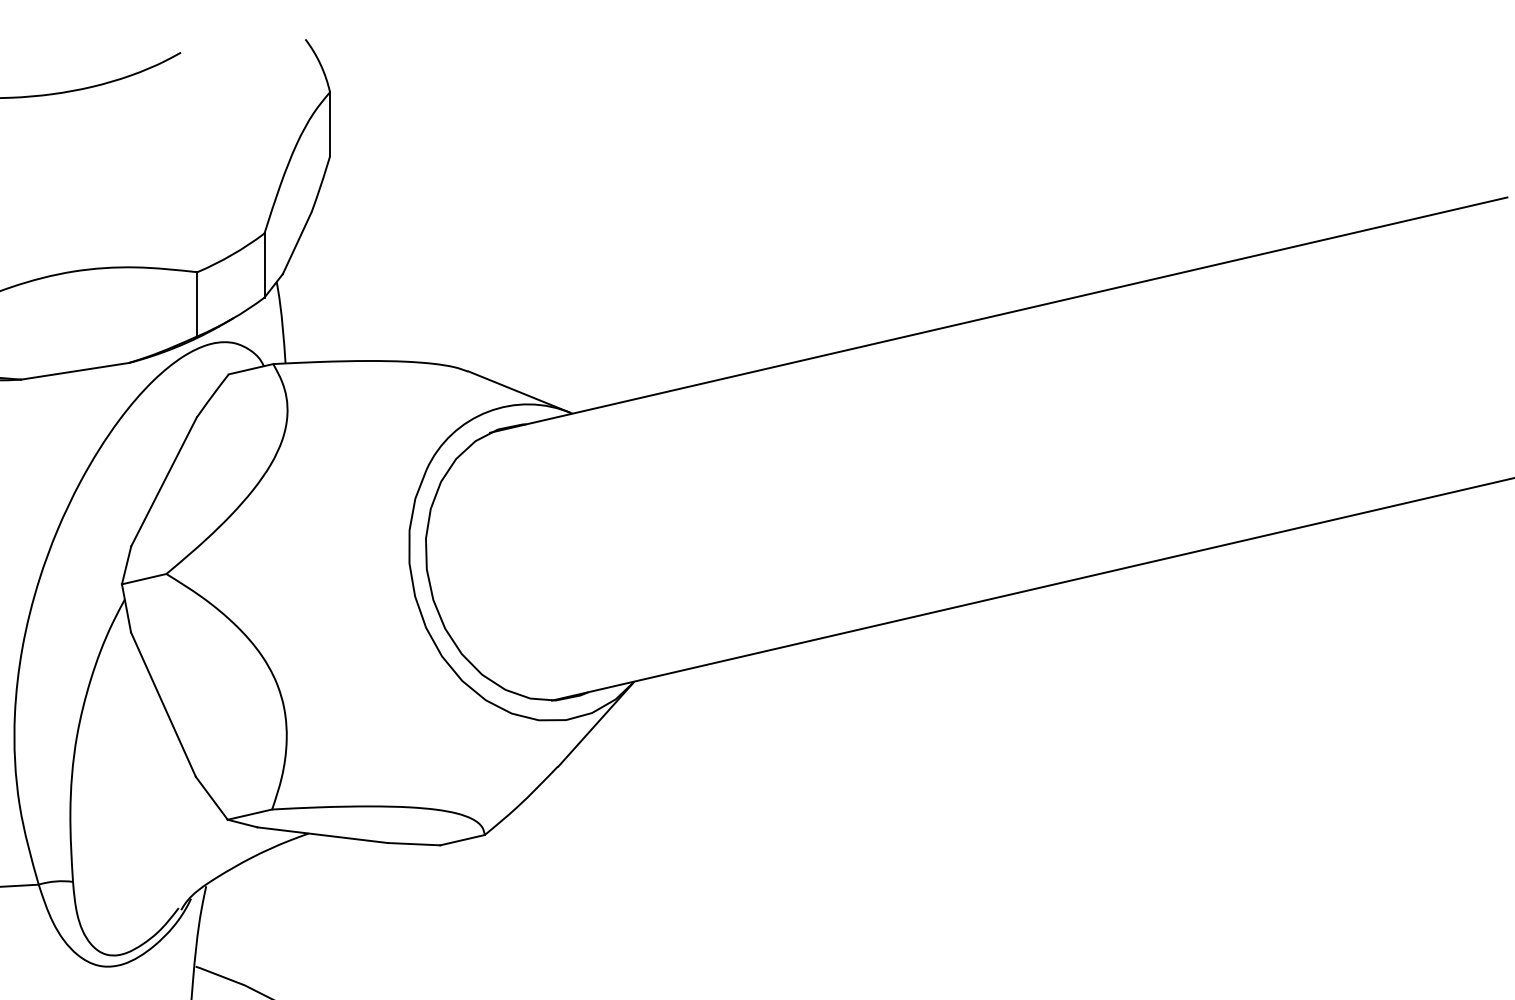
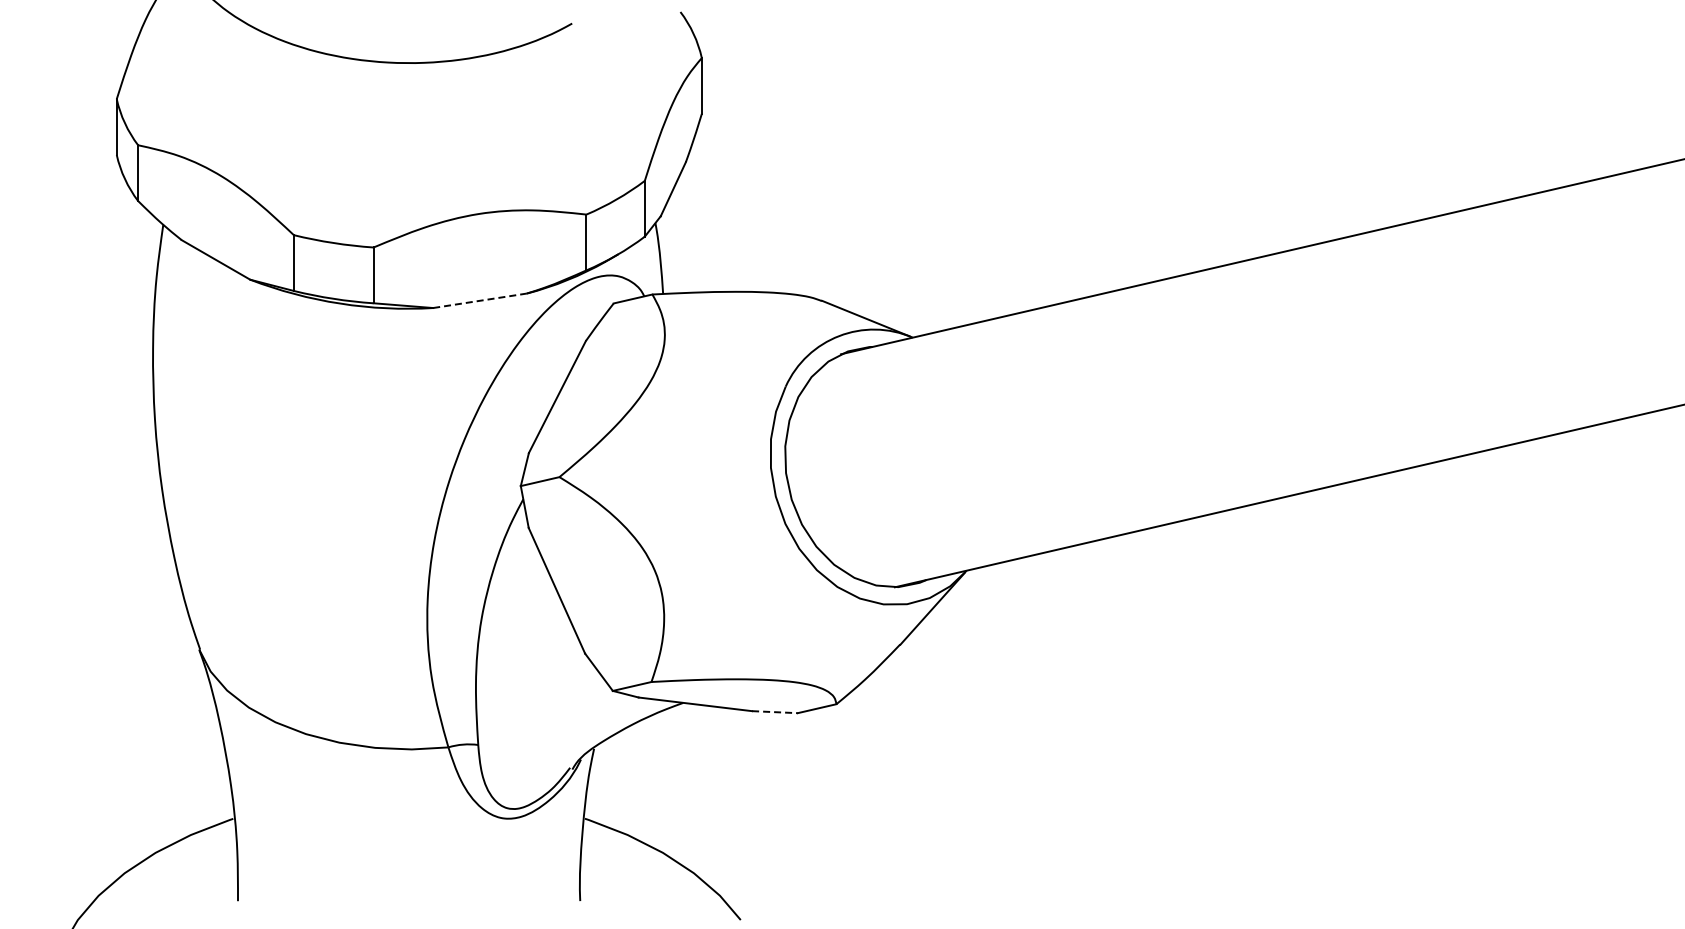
line: (75, 370) -> (480, 300), solid -> dashed
line: (413, 844) -> (774, 712), solid -> dashed

